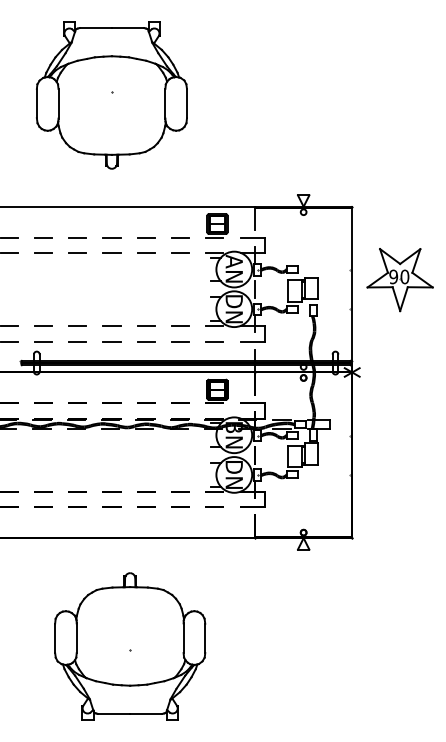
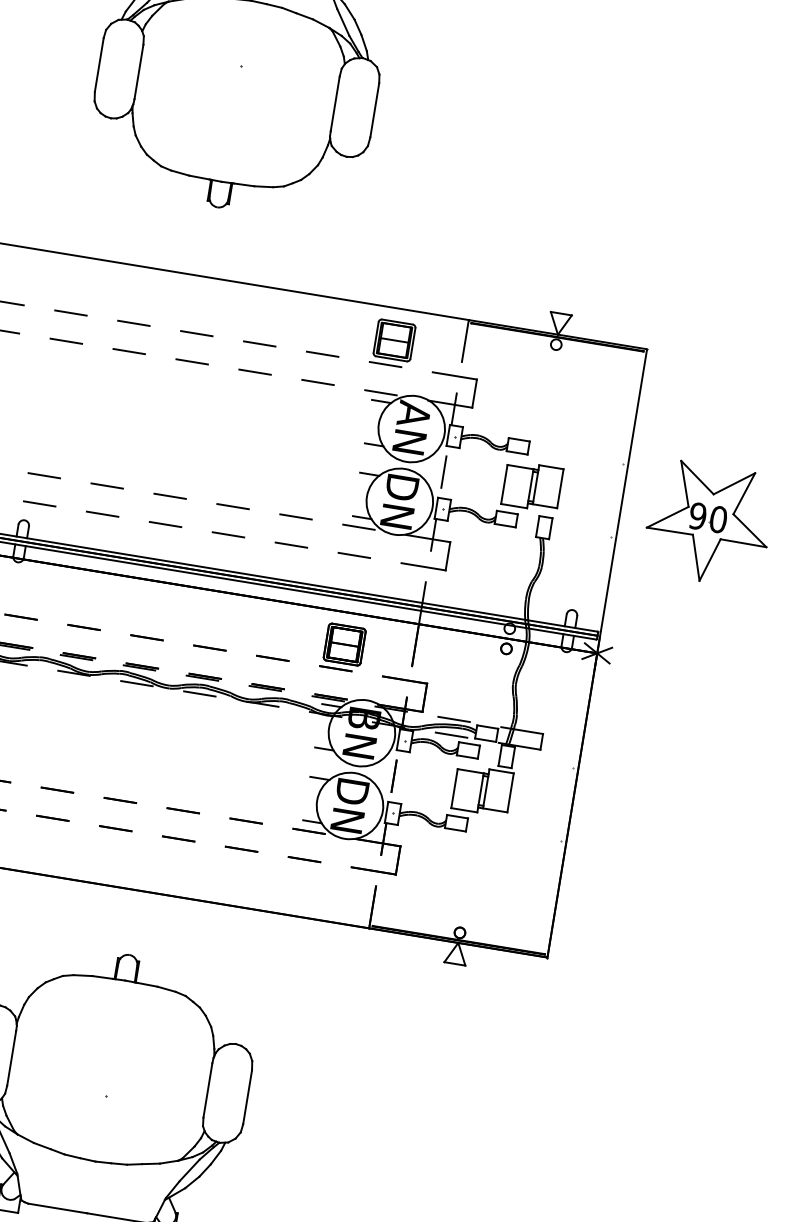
part: (399, 280) -> (707, 524), moved

